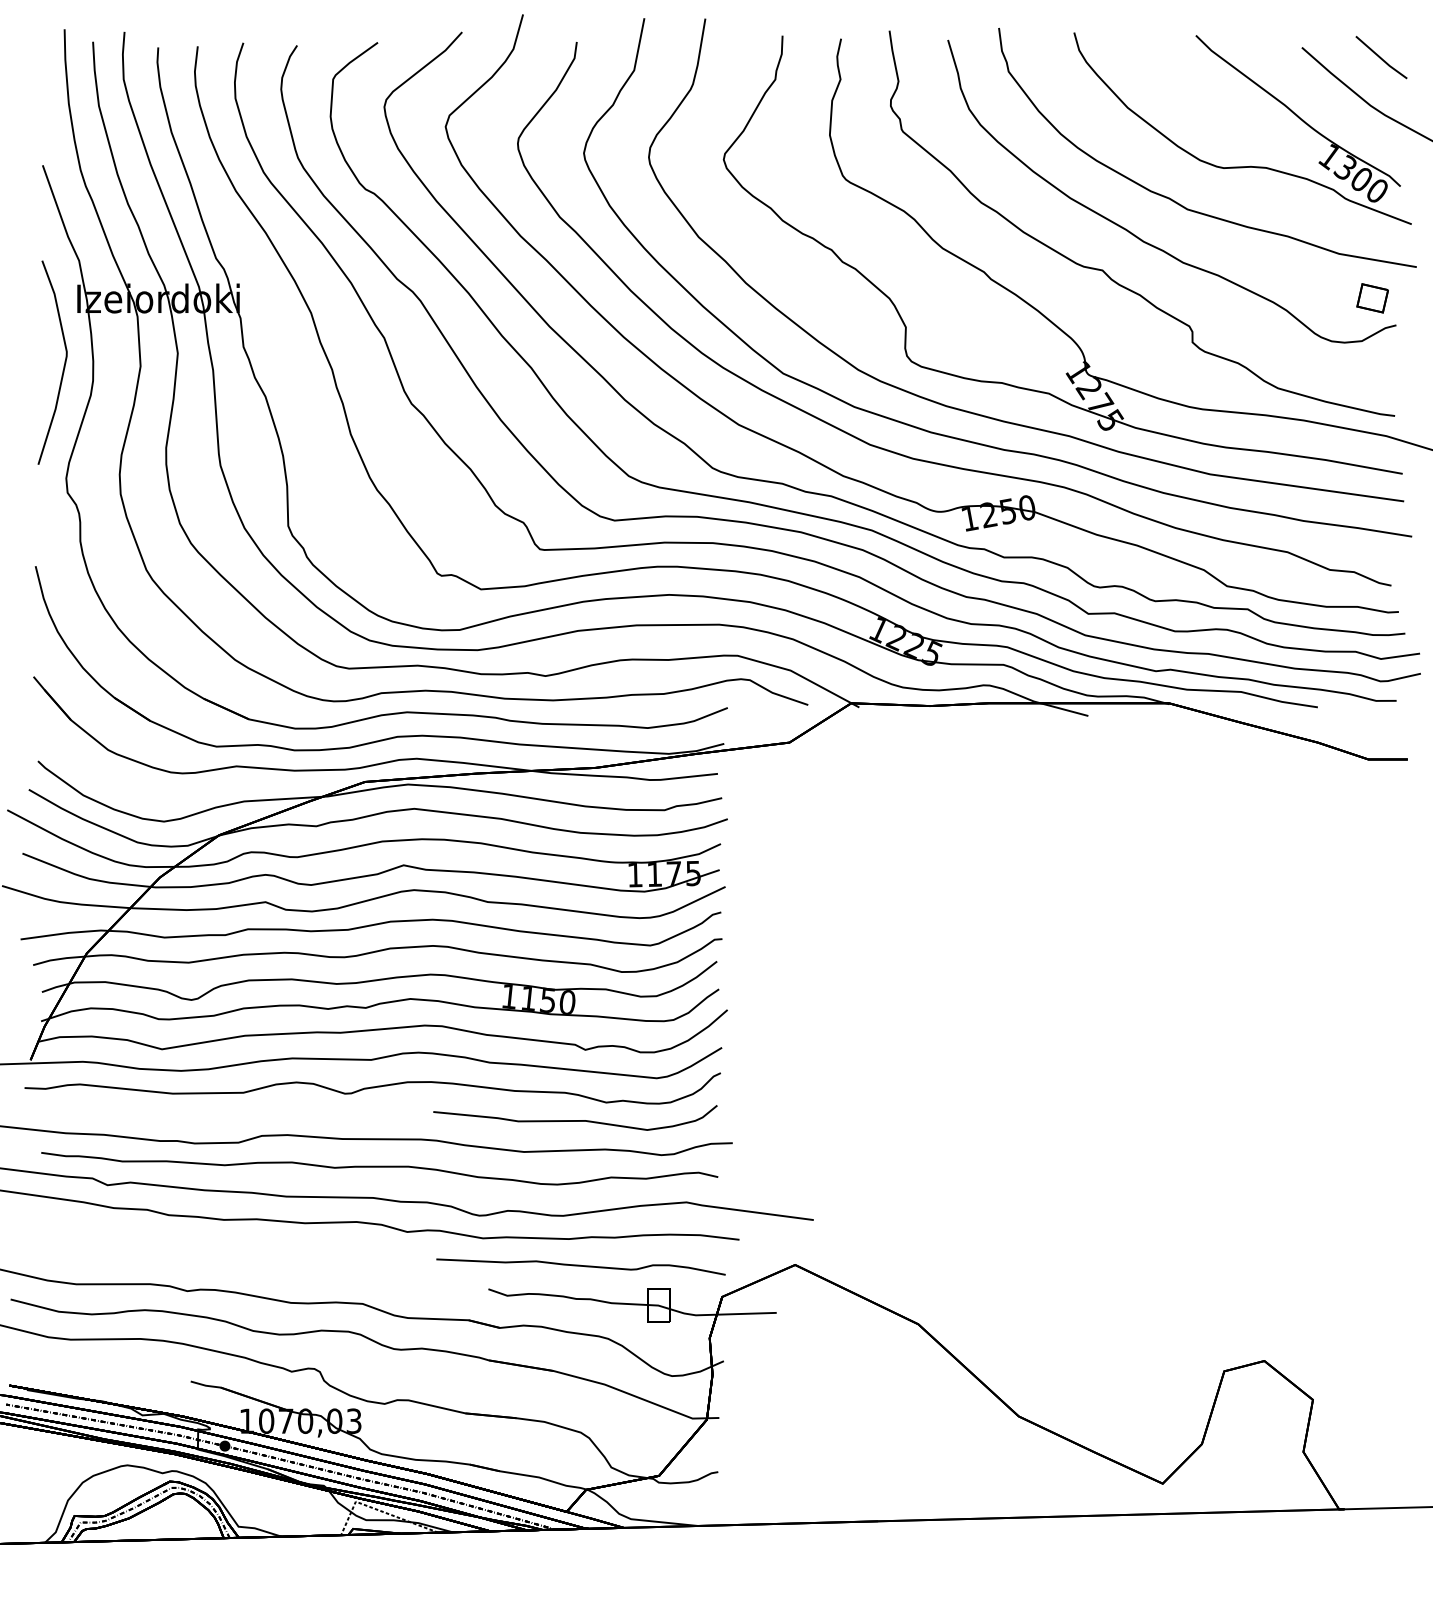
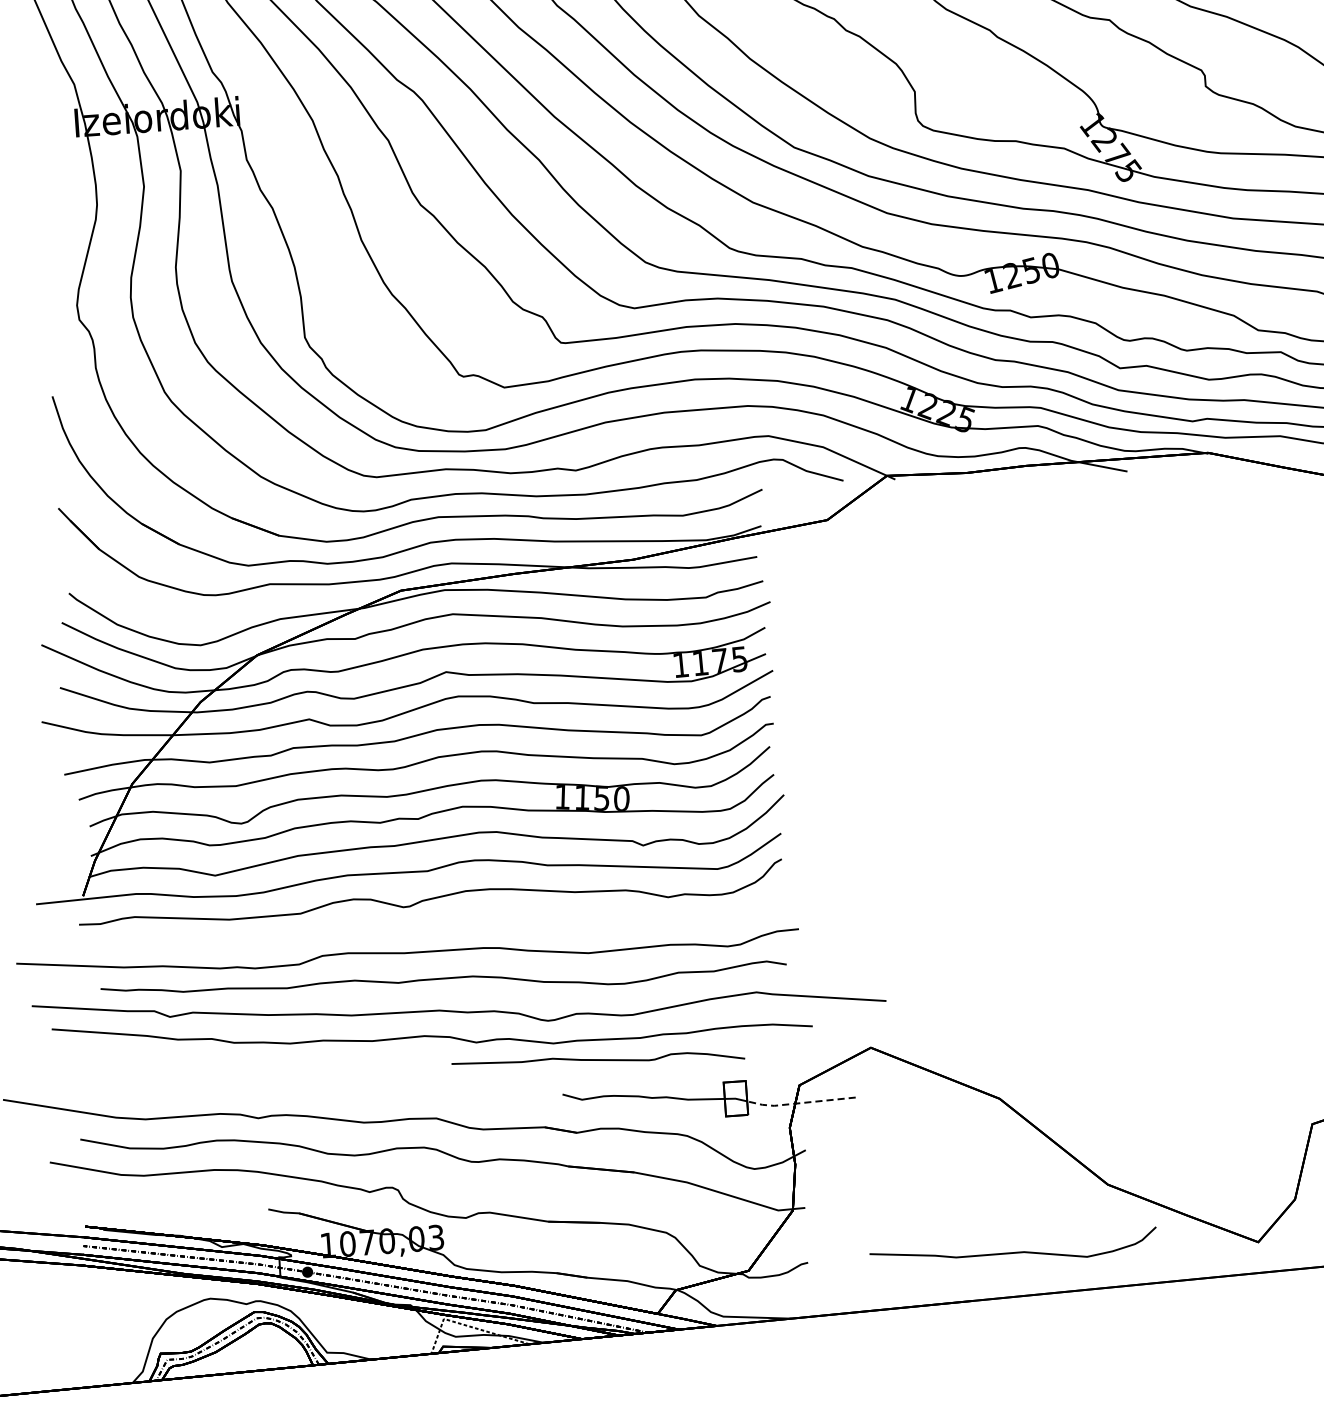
curve: (63, 365) -> (66, 191), removed
curve: (575, 1120) -> (1013, 1252), moved
curve: (580, 1266) -> (597, 1060), moved
line: (720, 1314) -> (798, 1103), solid -> dashed

